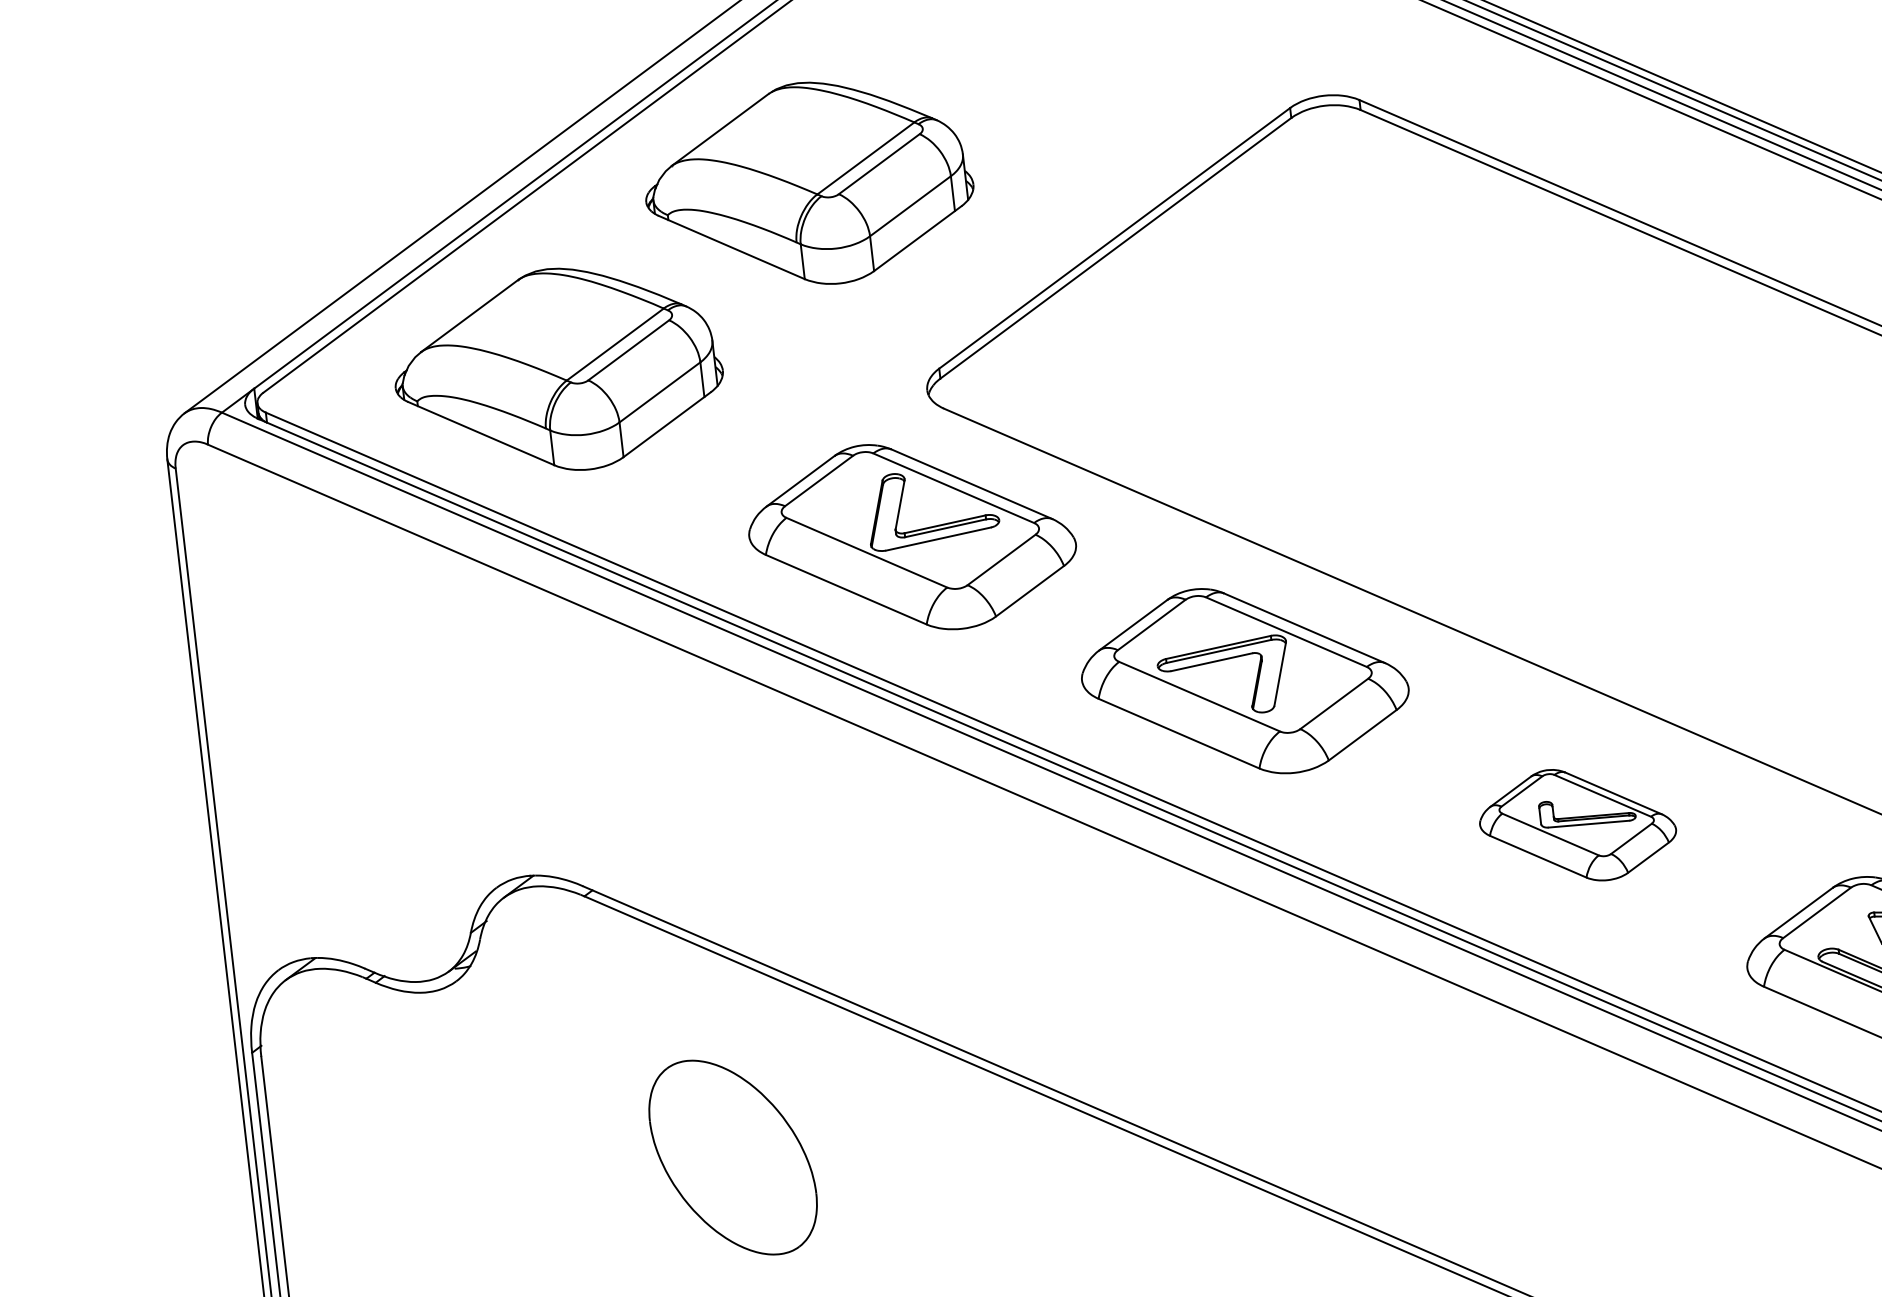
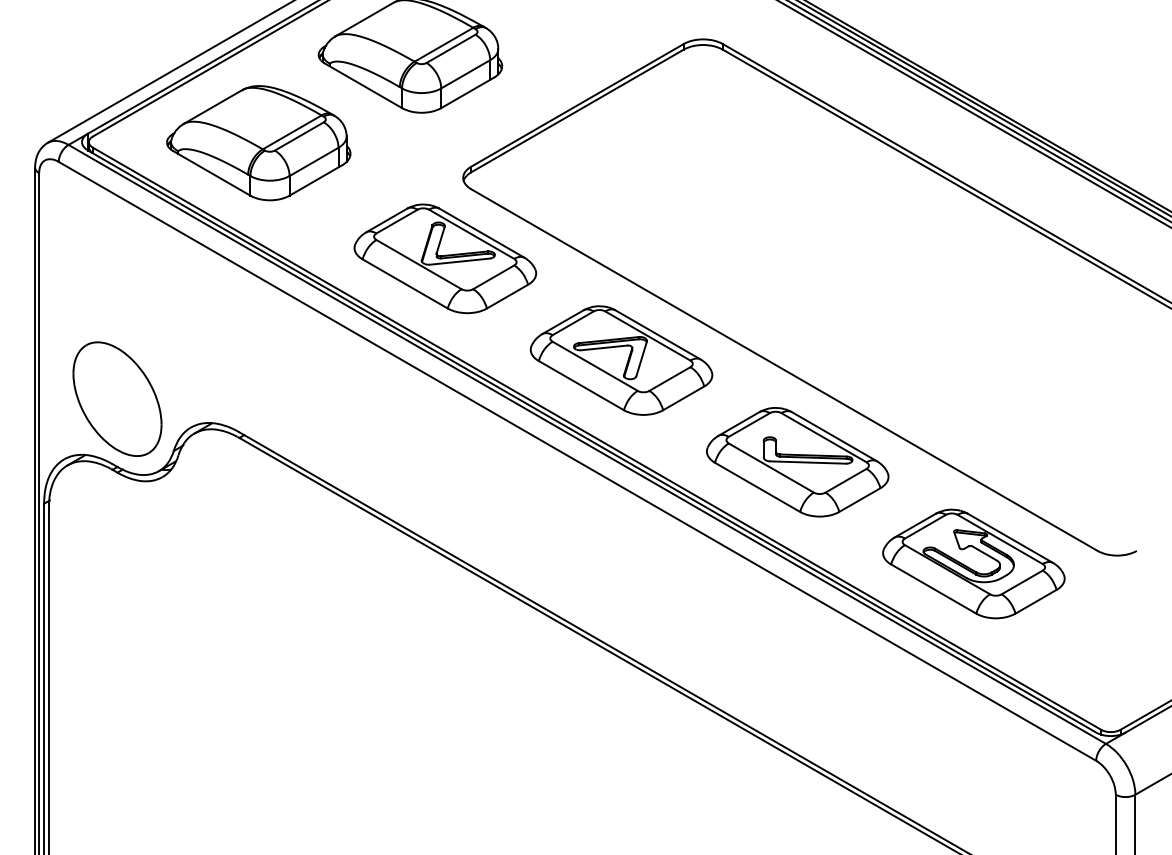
part: (1577, 825) -> (797, 462), size x1.67
part: (732, 1156) -> (117, 398), moved

